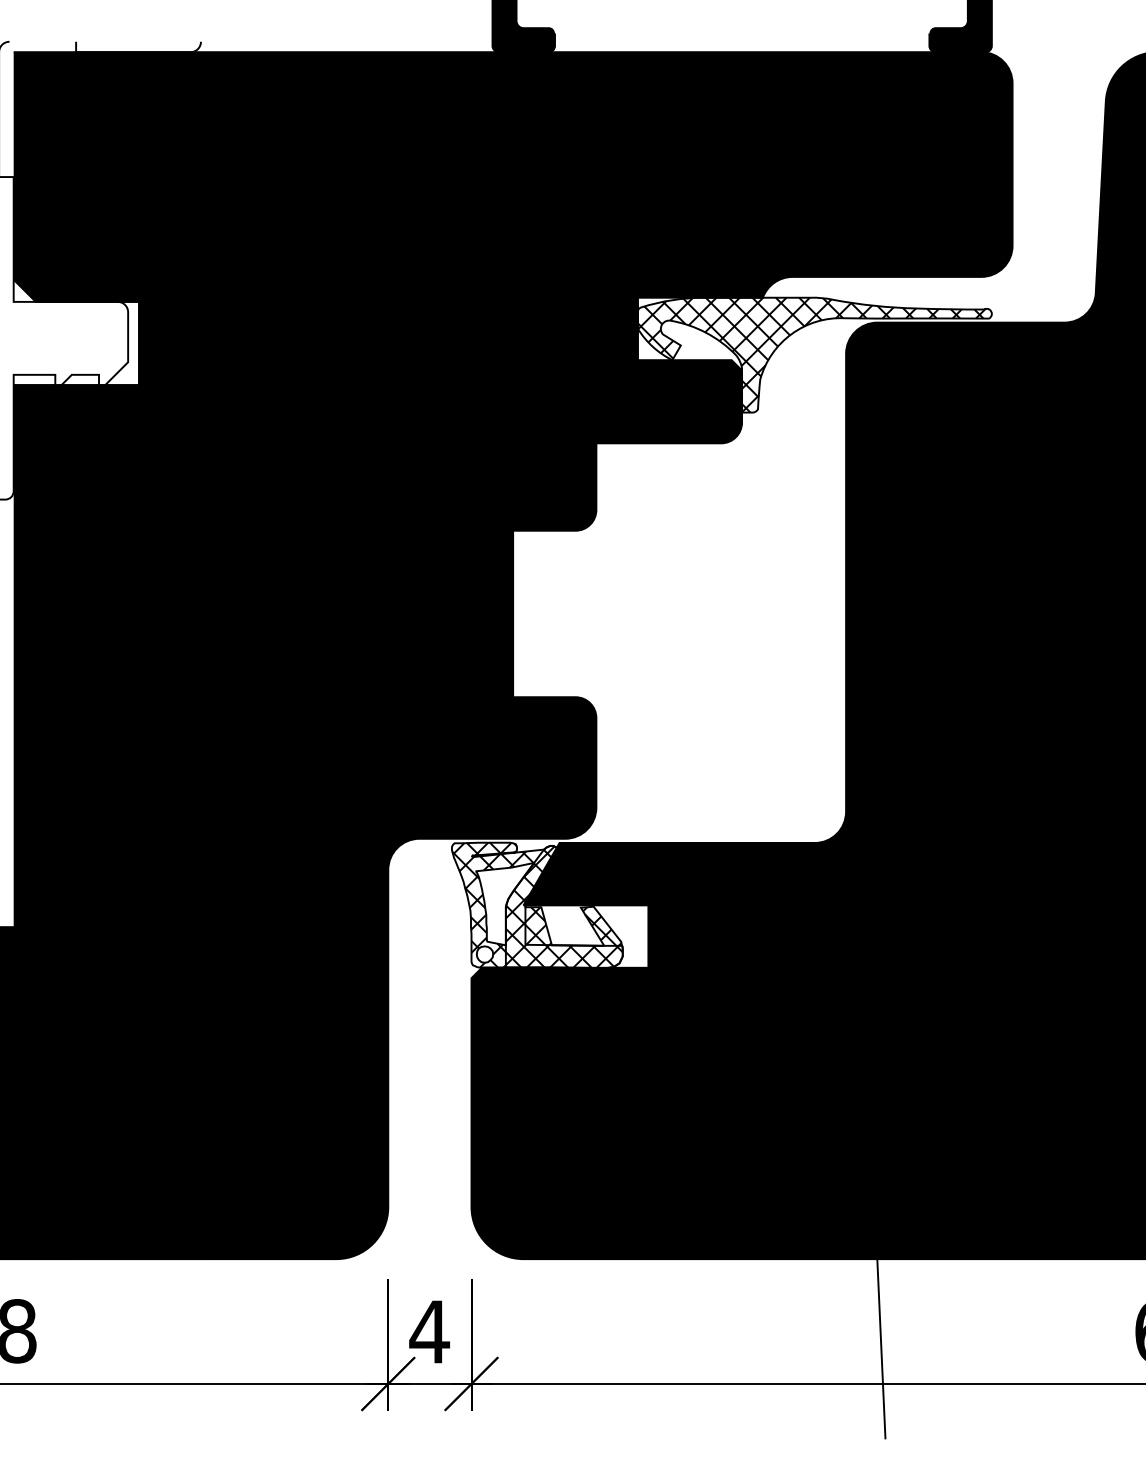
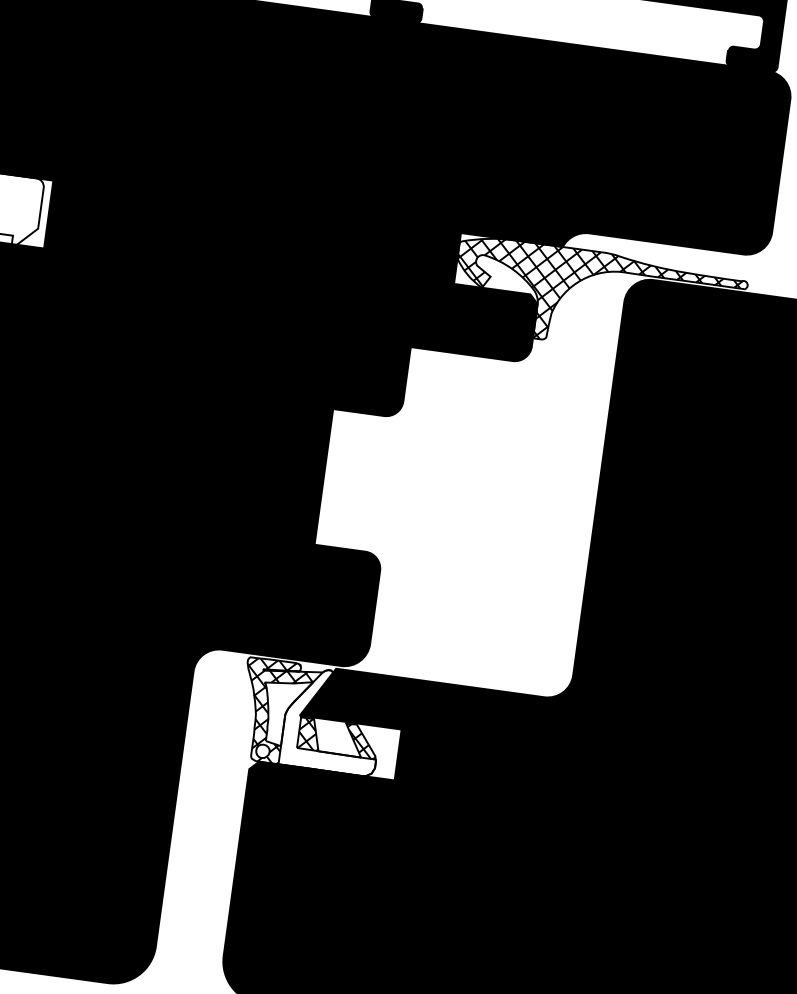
hatch: (563, 907) -> (332, 721), removed

